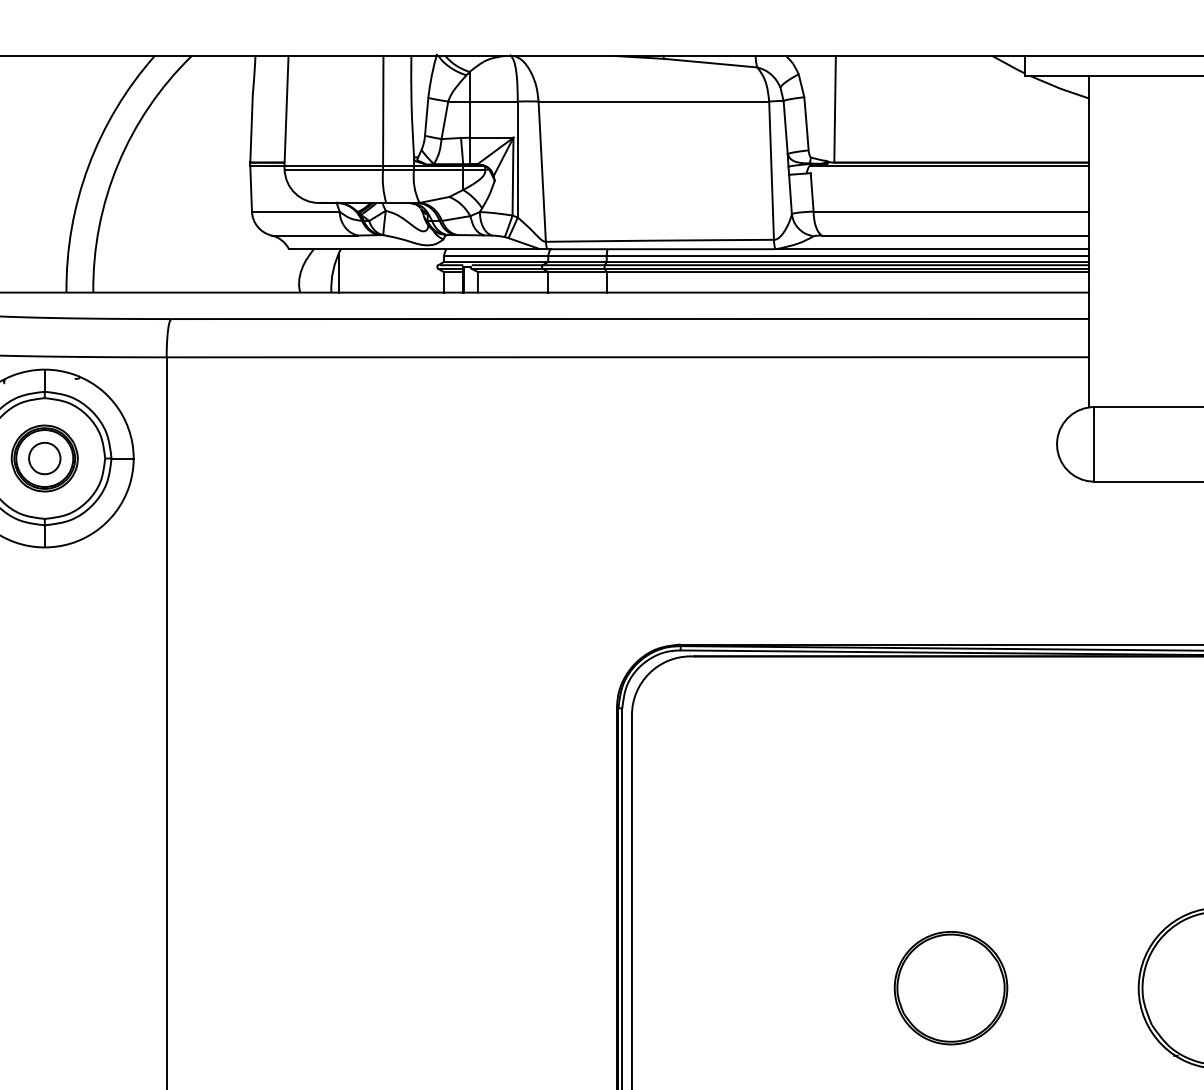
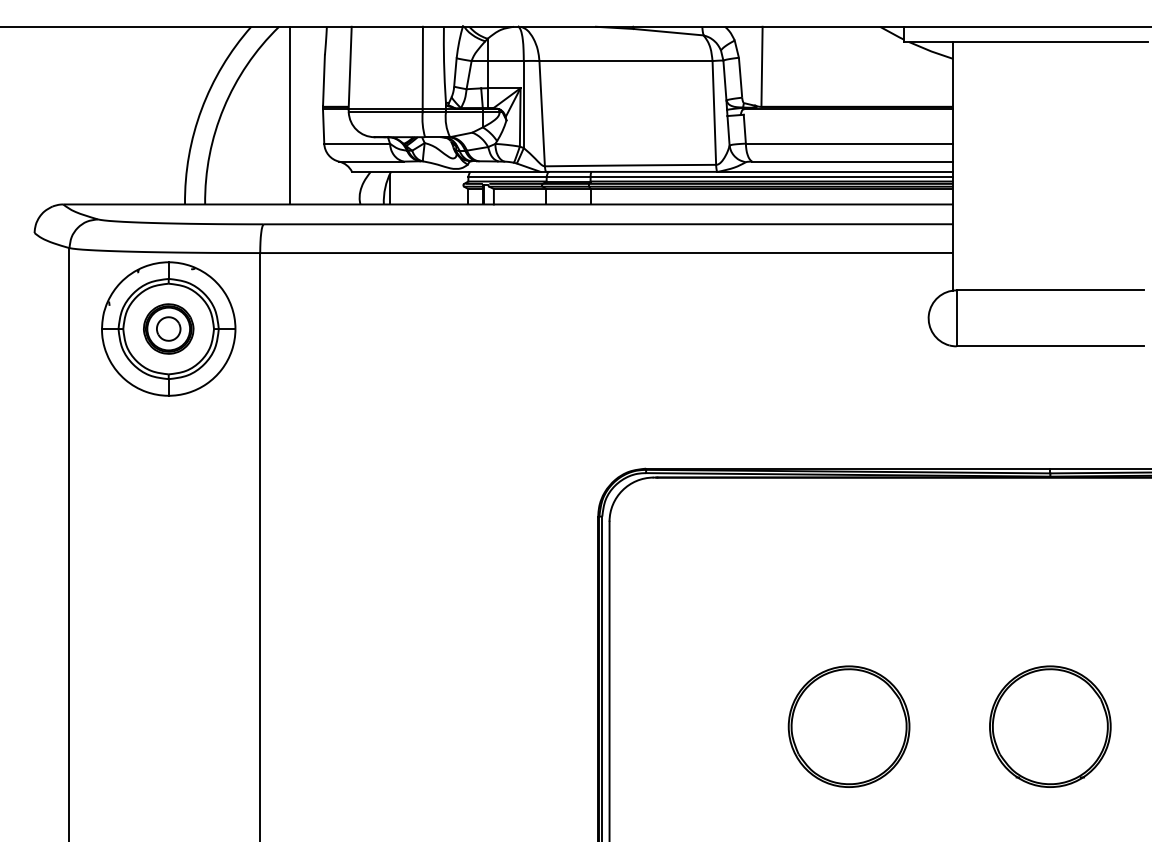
line: (207, 174) -> (290, 115), added
part: (950, 987) -> (848, 726), size x1.43

